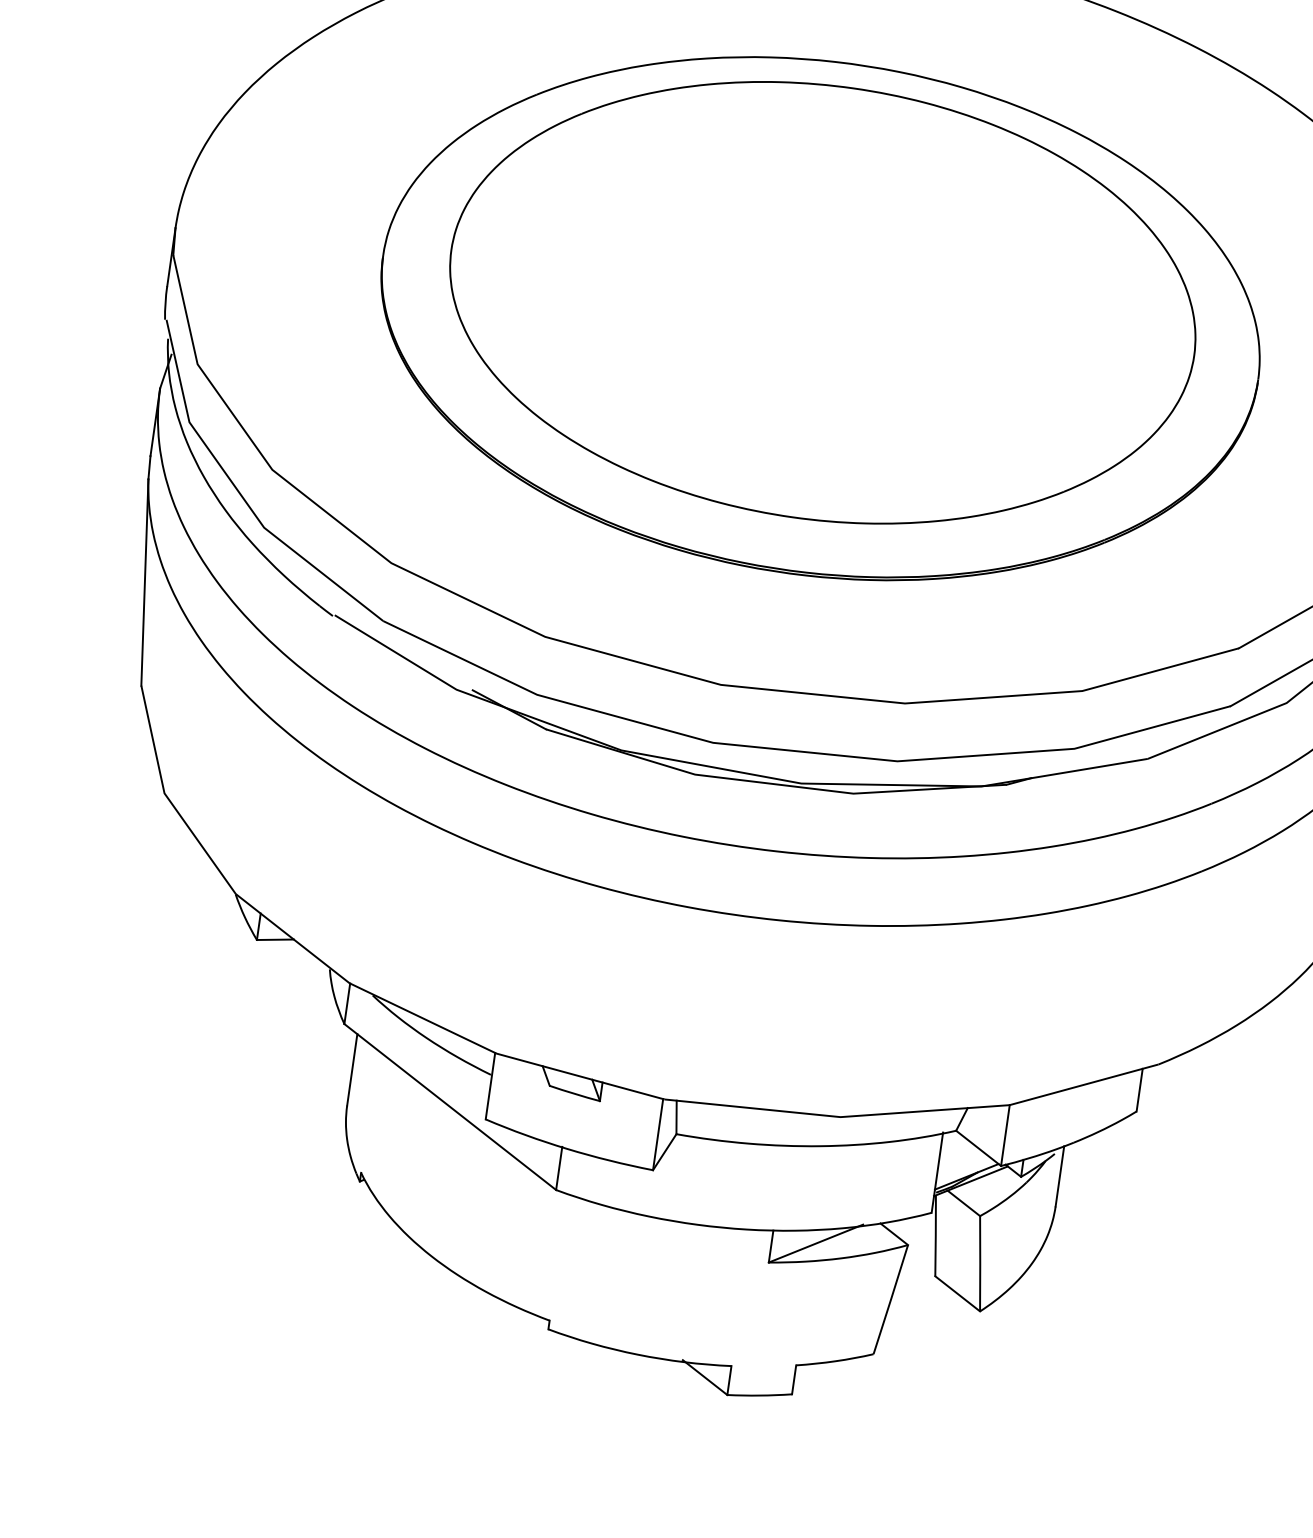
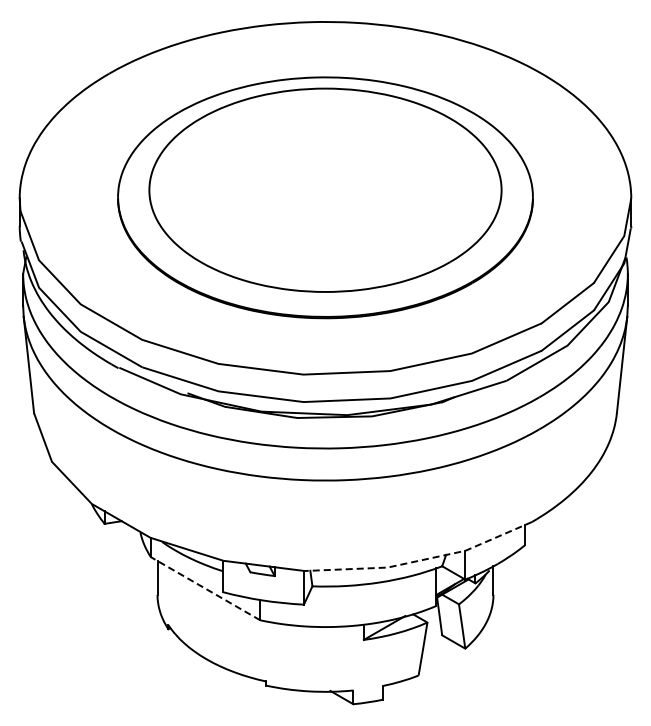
line: (450, 1106) -> (205, 588), solid -> dashed
line: (914, 1112) -> (421, 560), solid -> dashed

